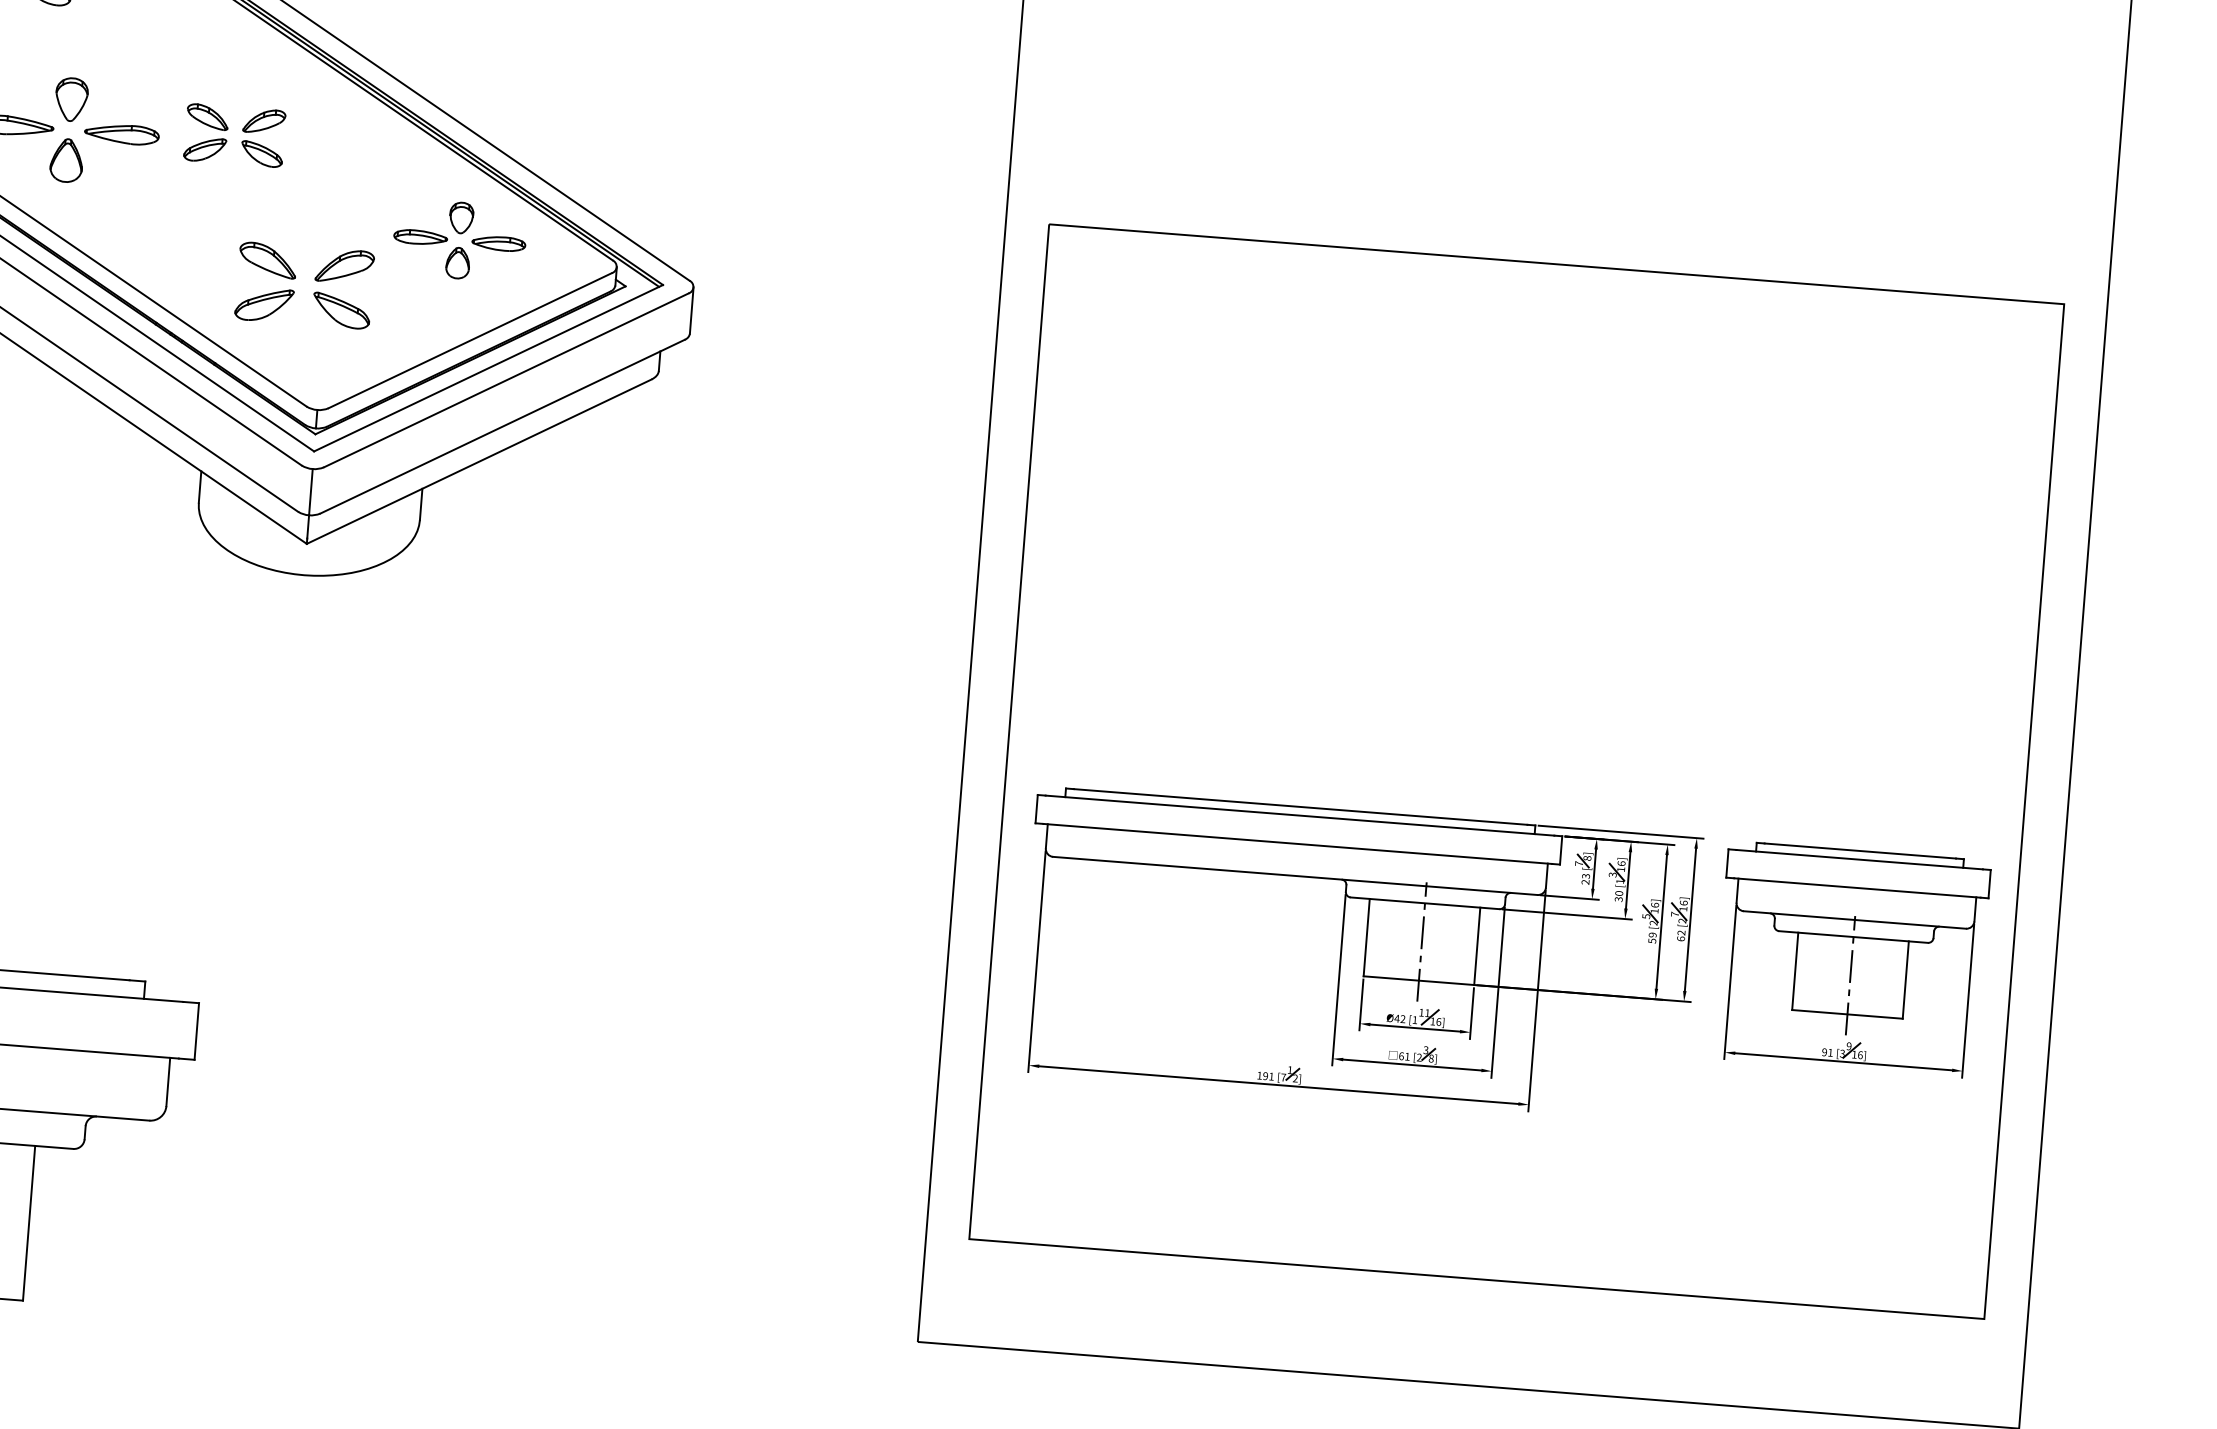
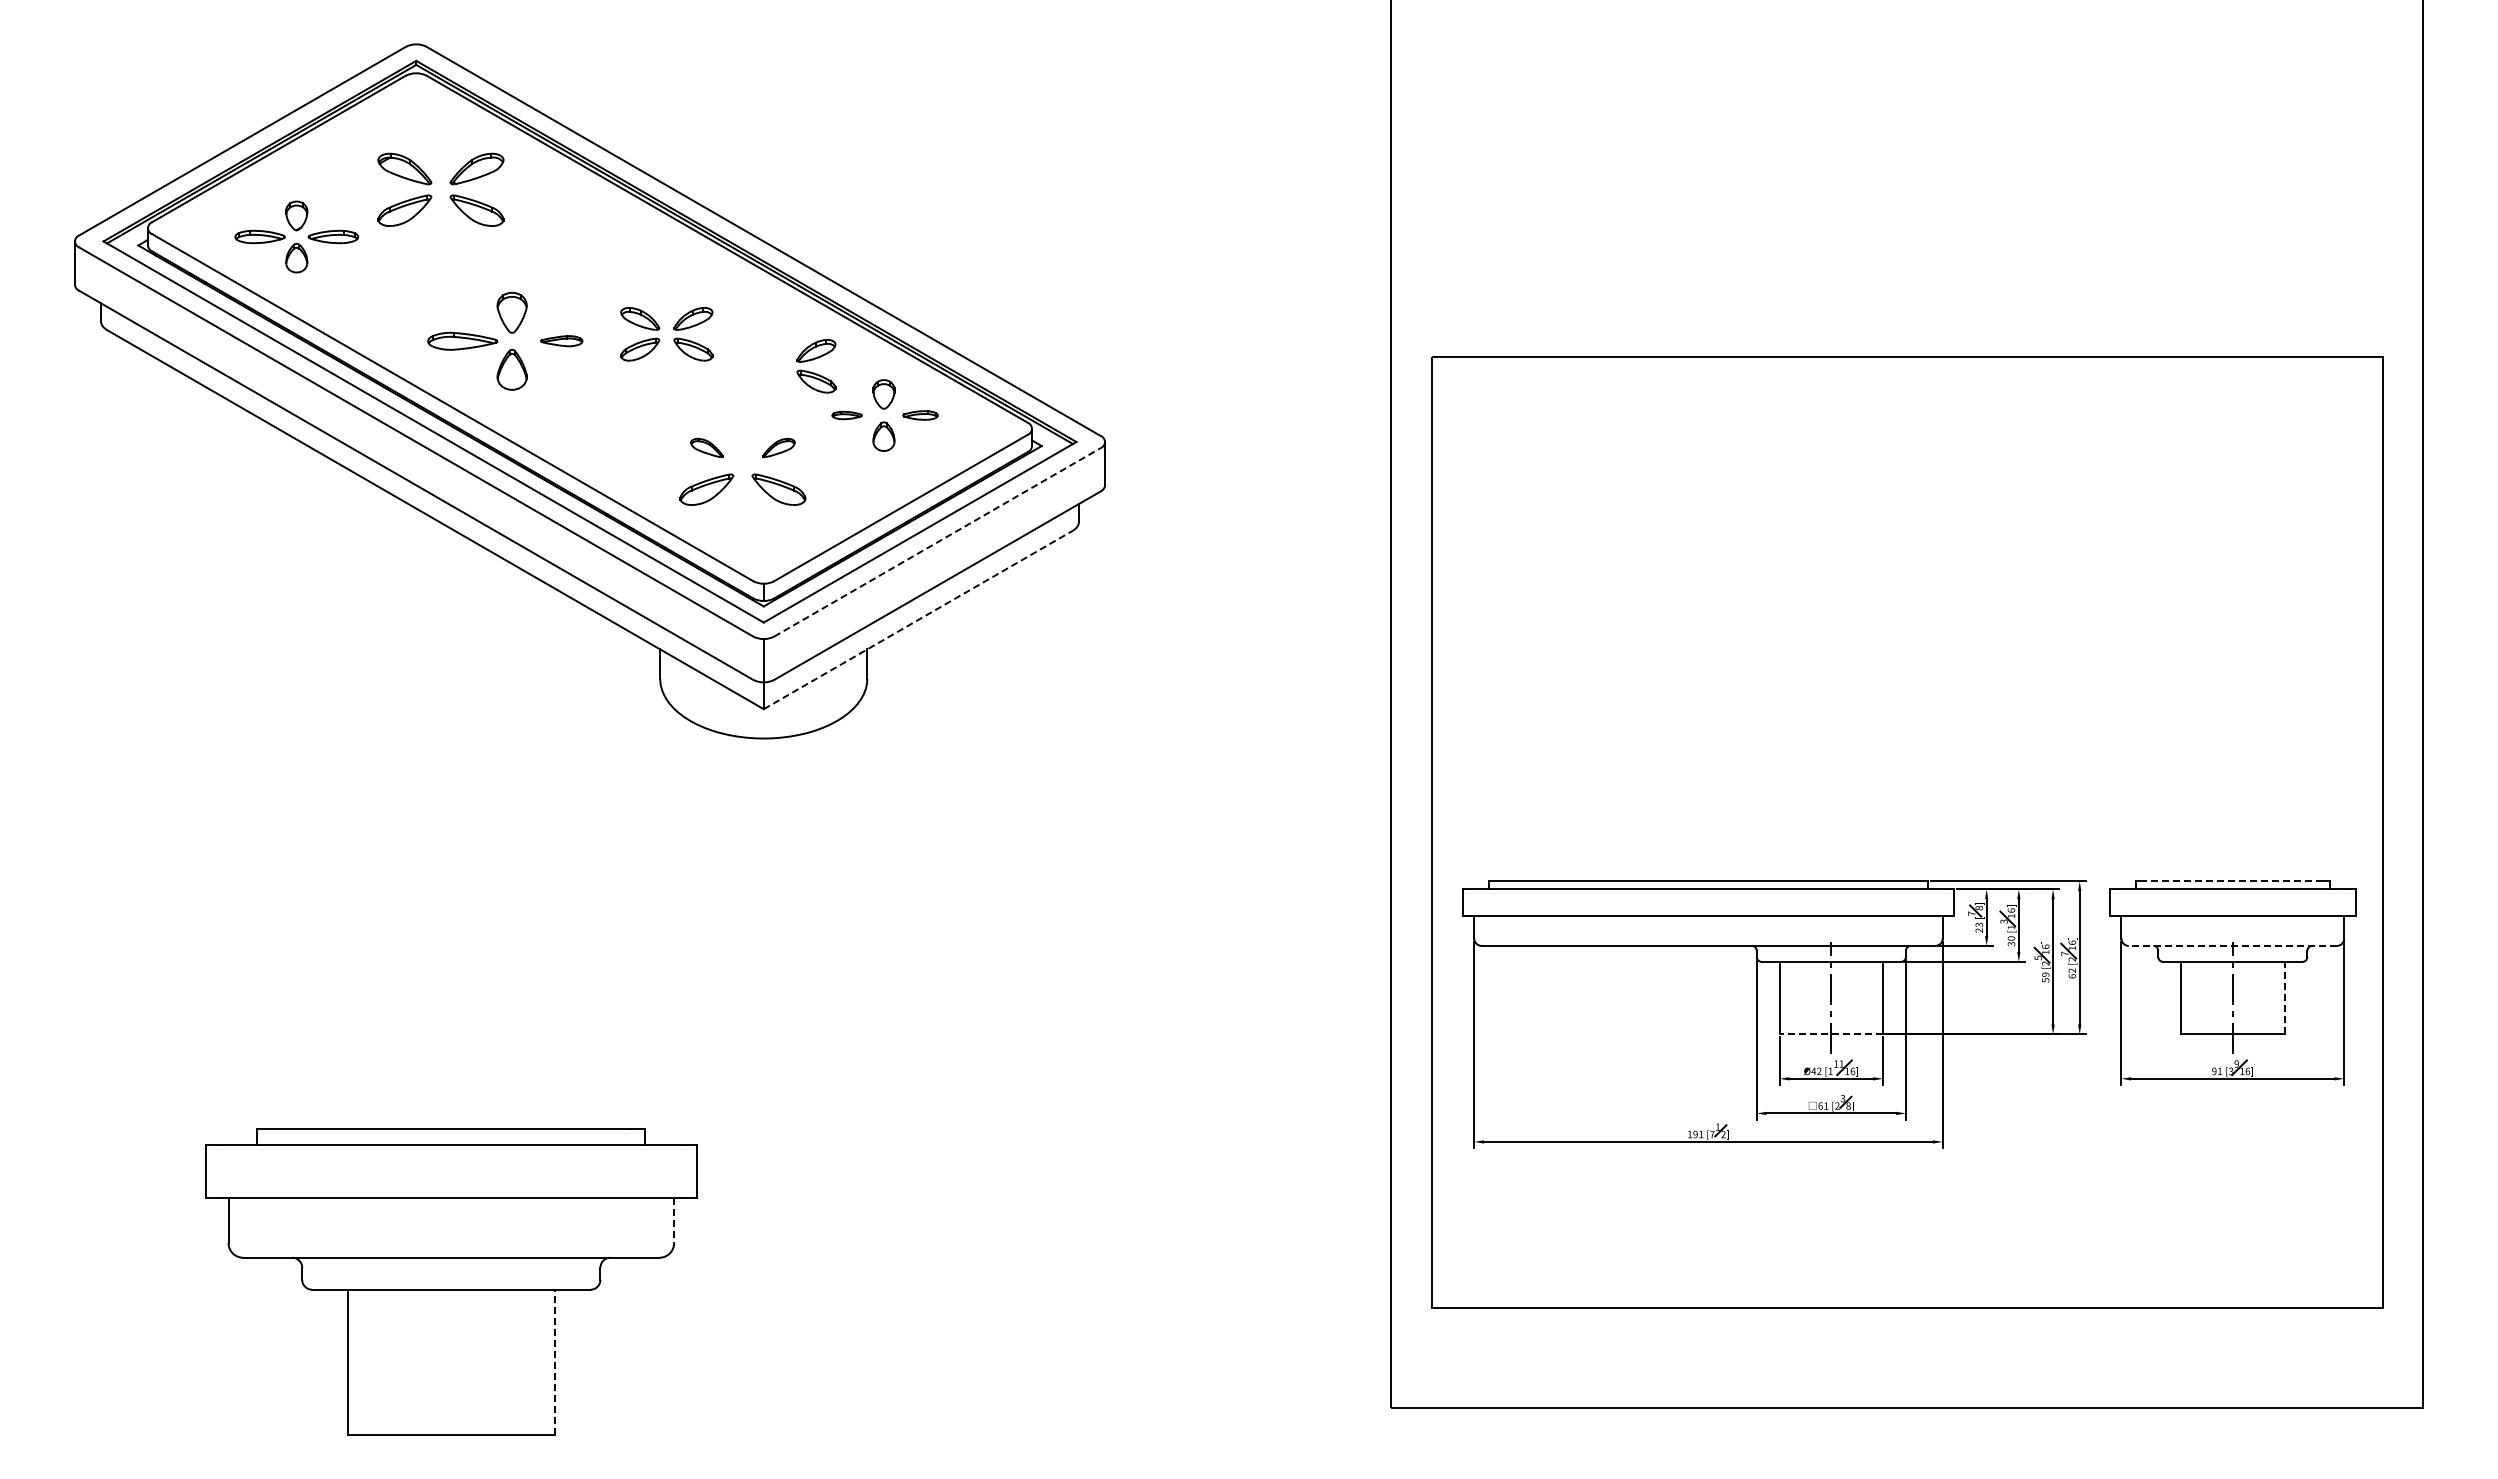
part: (121, 133) -> (561, 340), size x0.6
part: (389, 188) -> (814, 372), added
part: (419, 237) -> (846, 415), size x0.6
part: (498, 243) -> (920, 415), size x0.7
part: (267, 259) -> (706, 447), size x0.6
part: (344, 265) -> (778, 447), size x0.6
line: (506, 380) -> (937, 542), solid -> dashed
line: (479, 461) -> (918, 619), solid -> dashed
line: (1859, 851) -> (2232, 881), solid -> dashed
line: (1854, 919) -> (2232, 945), solid -> dashed
line: (1905, 979) -> (2284, 997), solid -> dashed
line: (1419, 980) -> (1831, 1034), solid -> dashed
line: (168, 1082) -> (674, 1220), solid -> dashed
line: (28, 1222) -> (554, 1361), solid -> dashed

